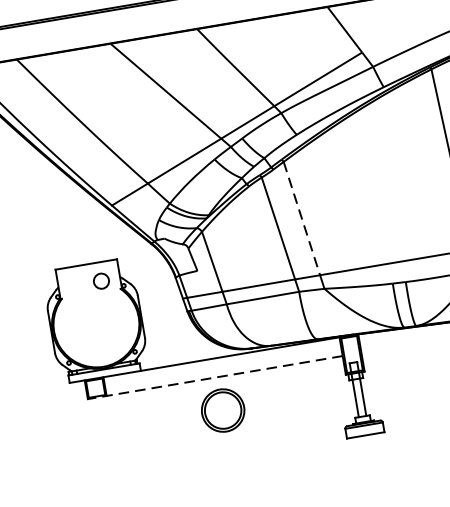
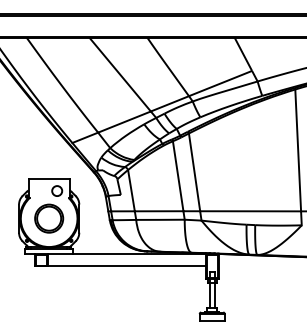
line: (301, 218) -> (194, 172), dashed -> solid
line: (215, 377) -> (120, 266), dashed -> solid
part: (223, 410) -> (49, 218), moved

